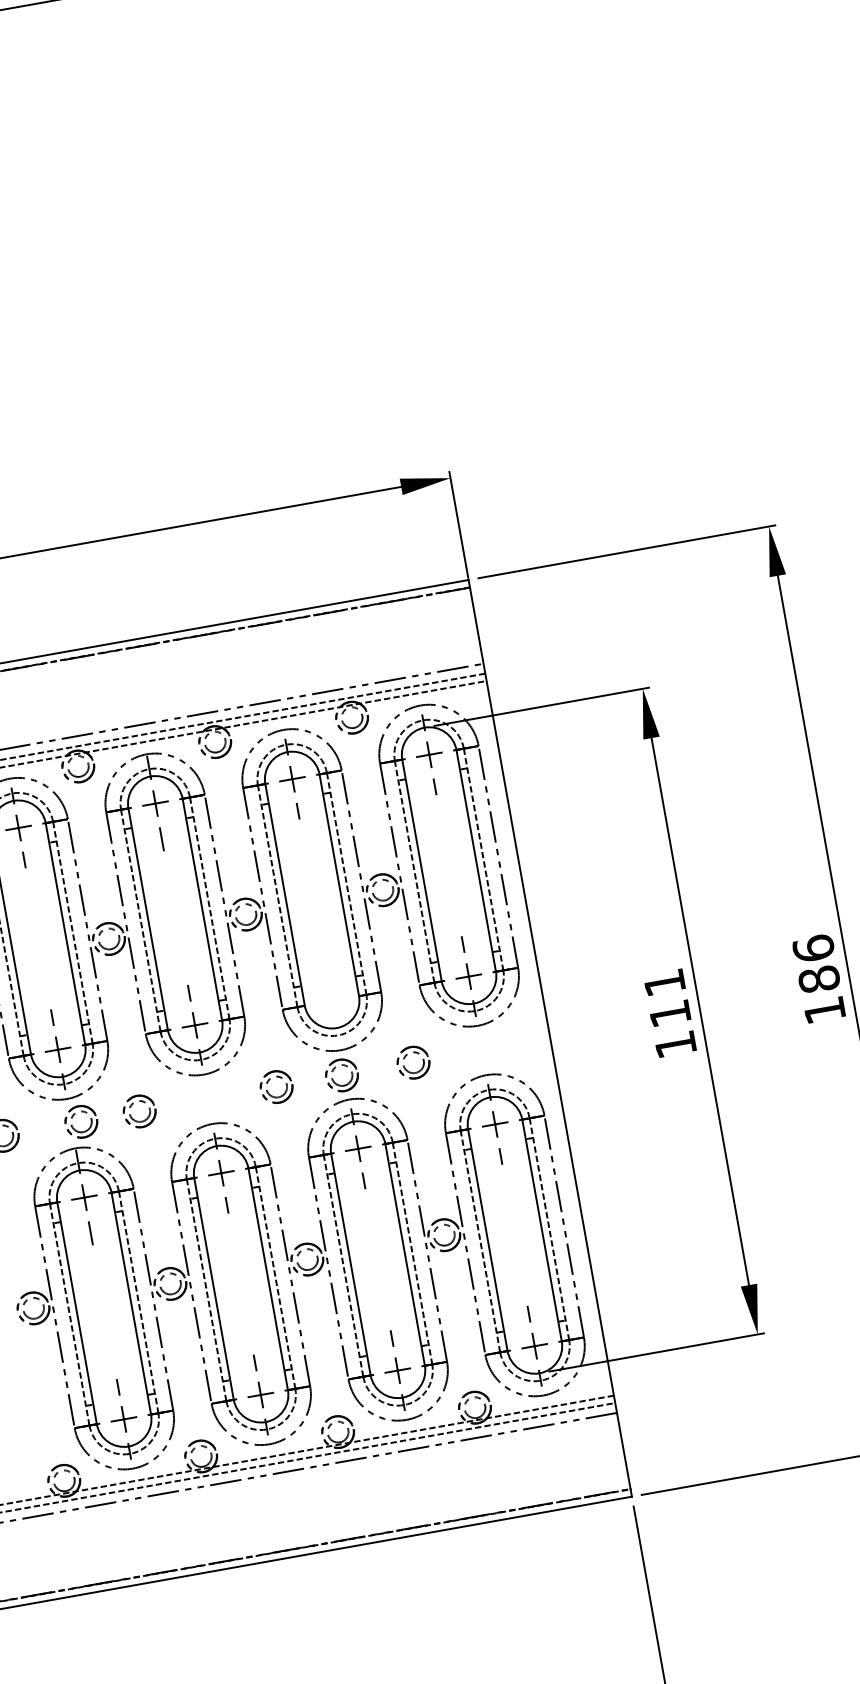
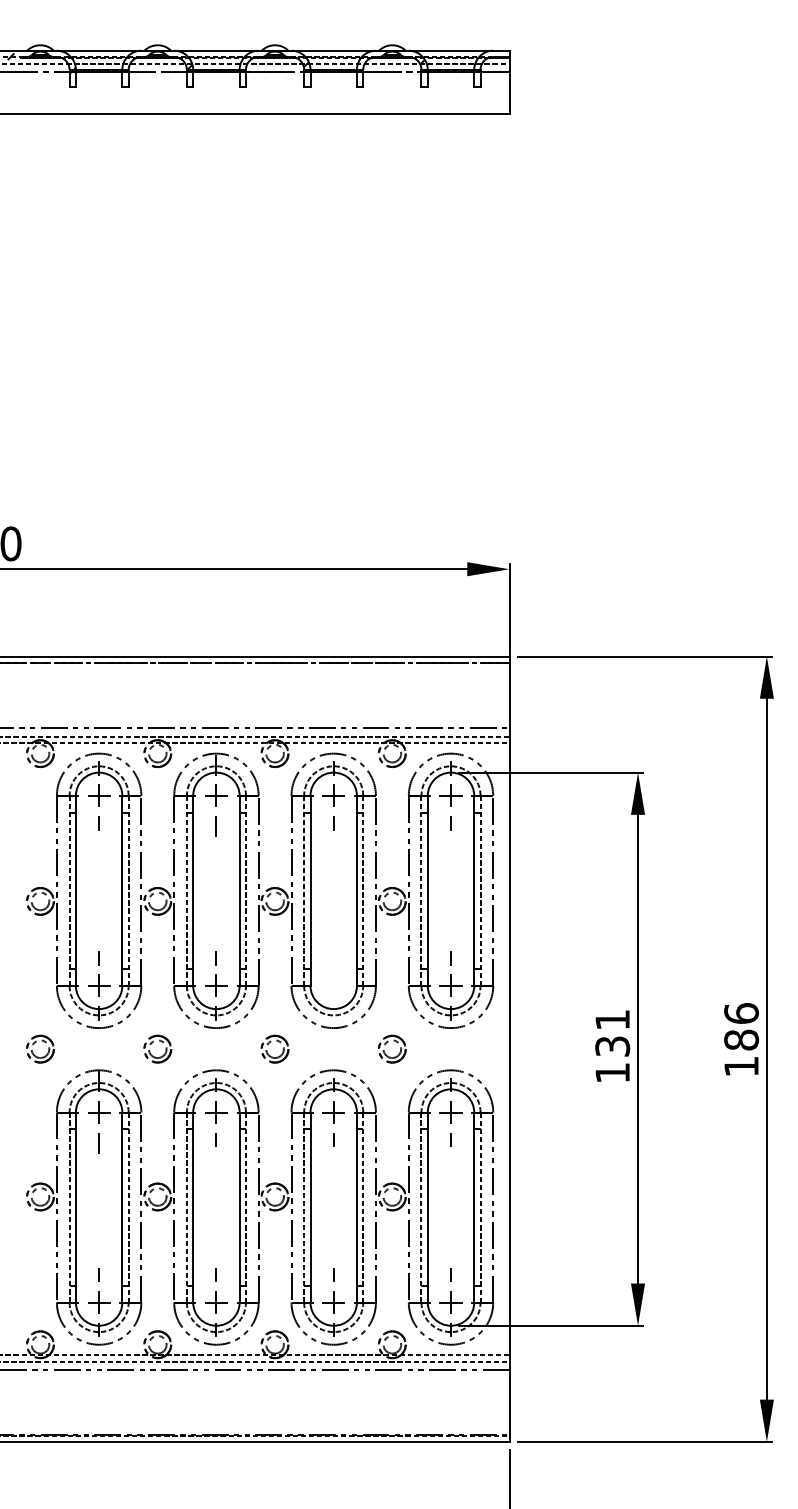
text: (669, 1013) -> (612, 1046), 111 -> 131
part: (336, 1068) -> (327, 1042), removed
part: (74, 1116) -> (102, 1043), removed

